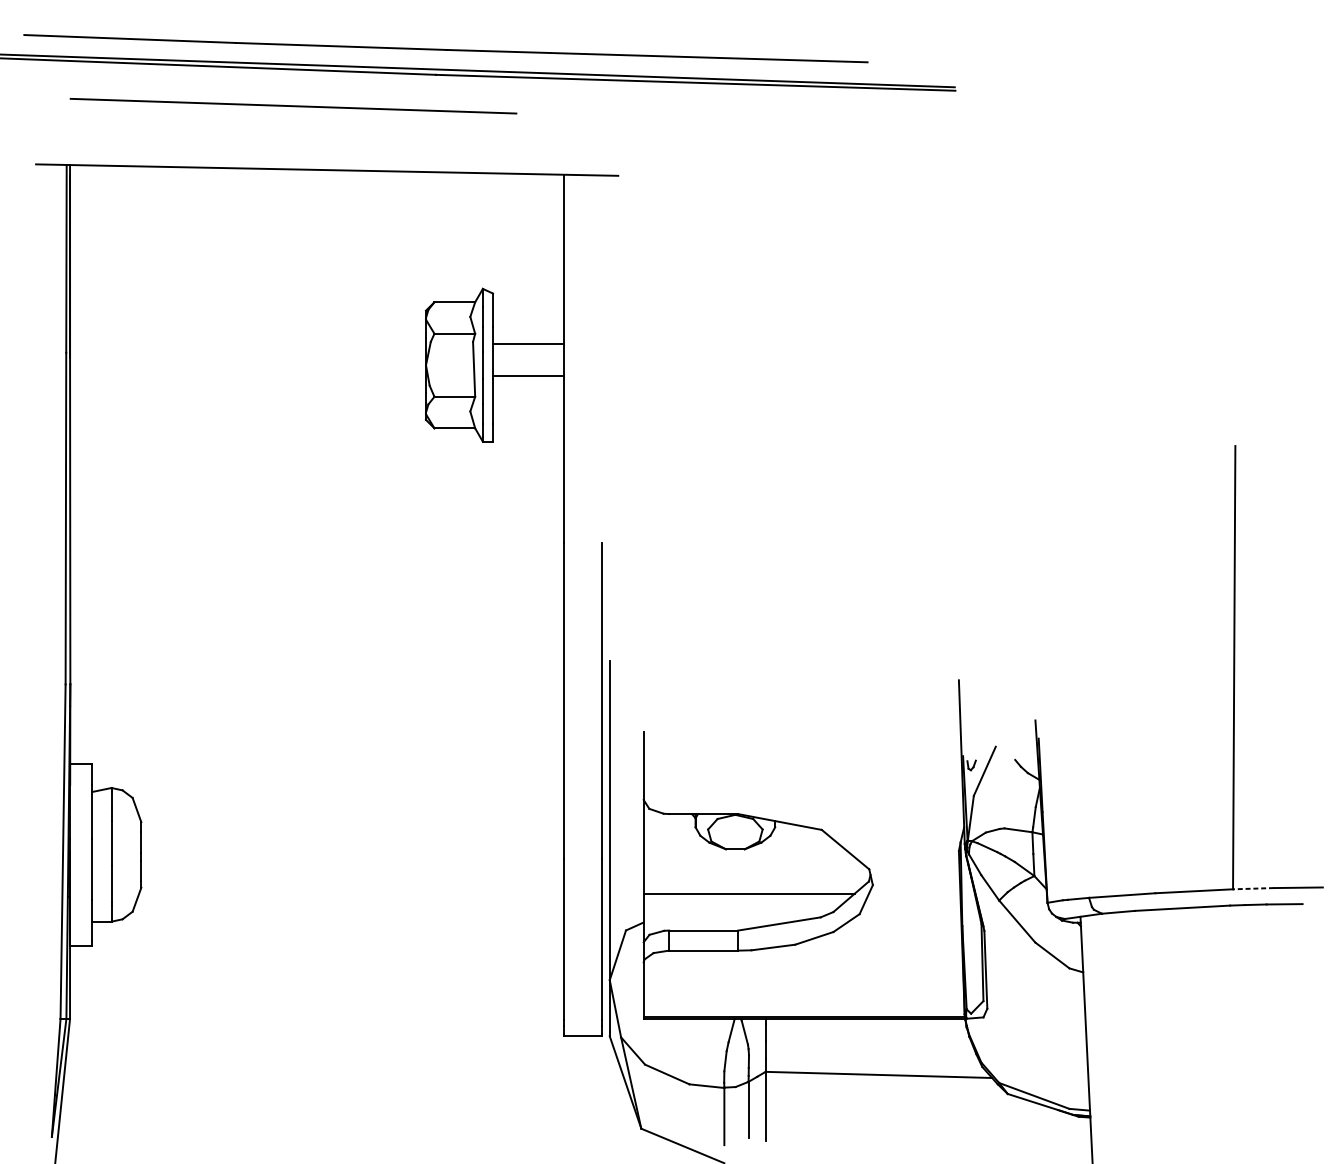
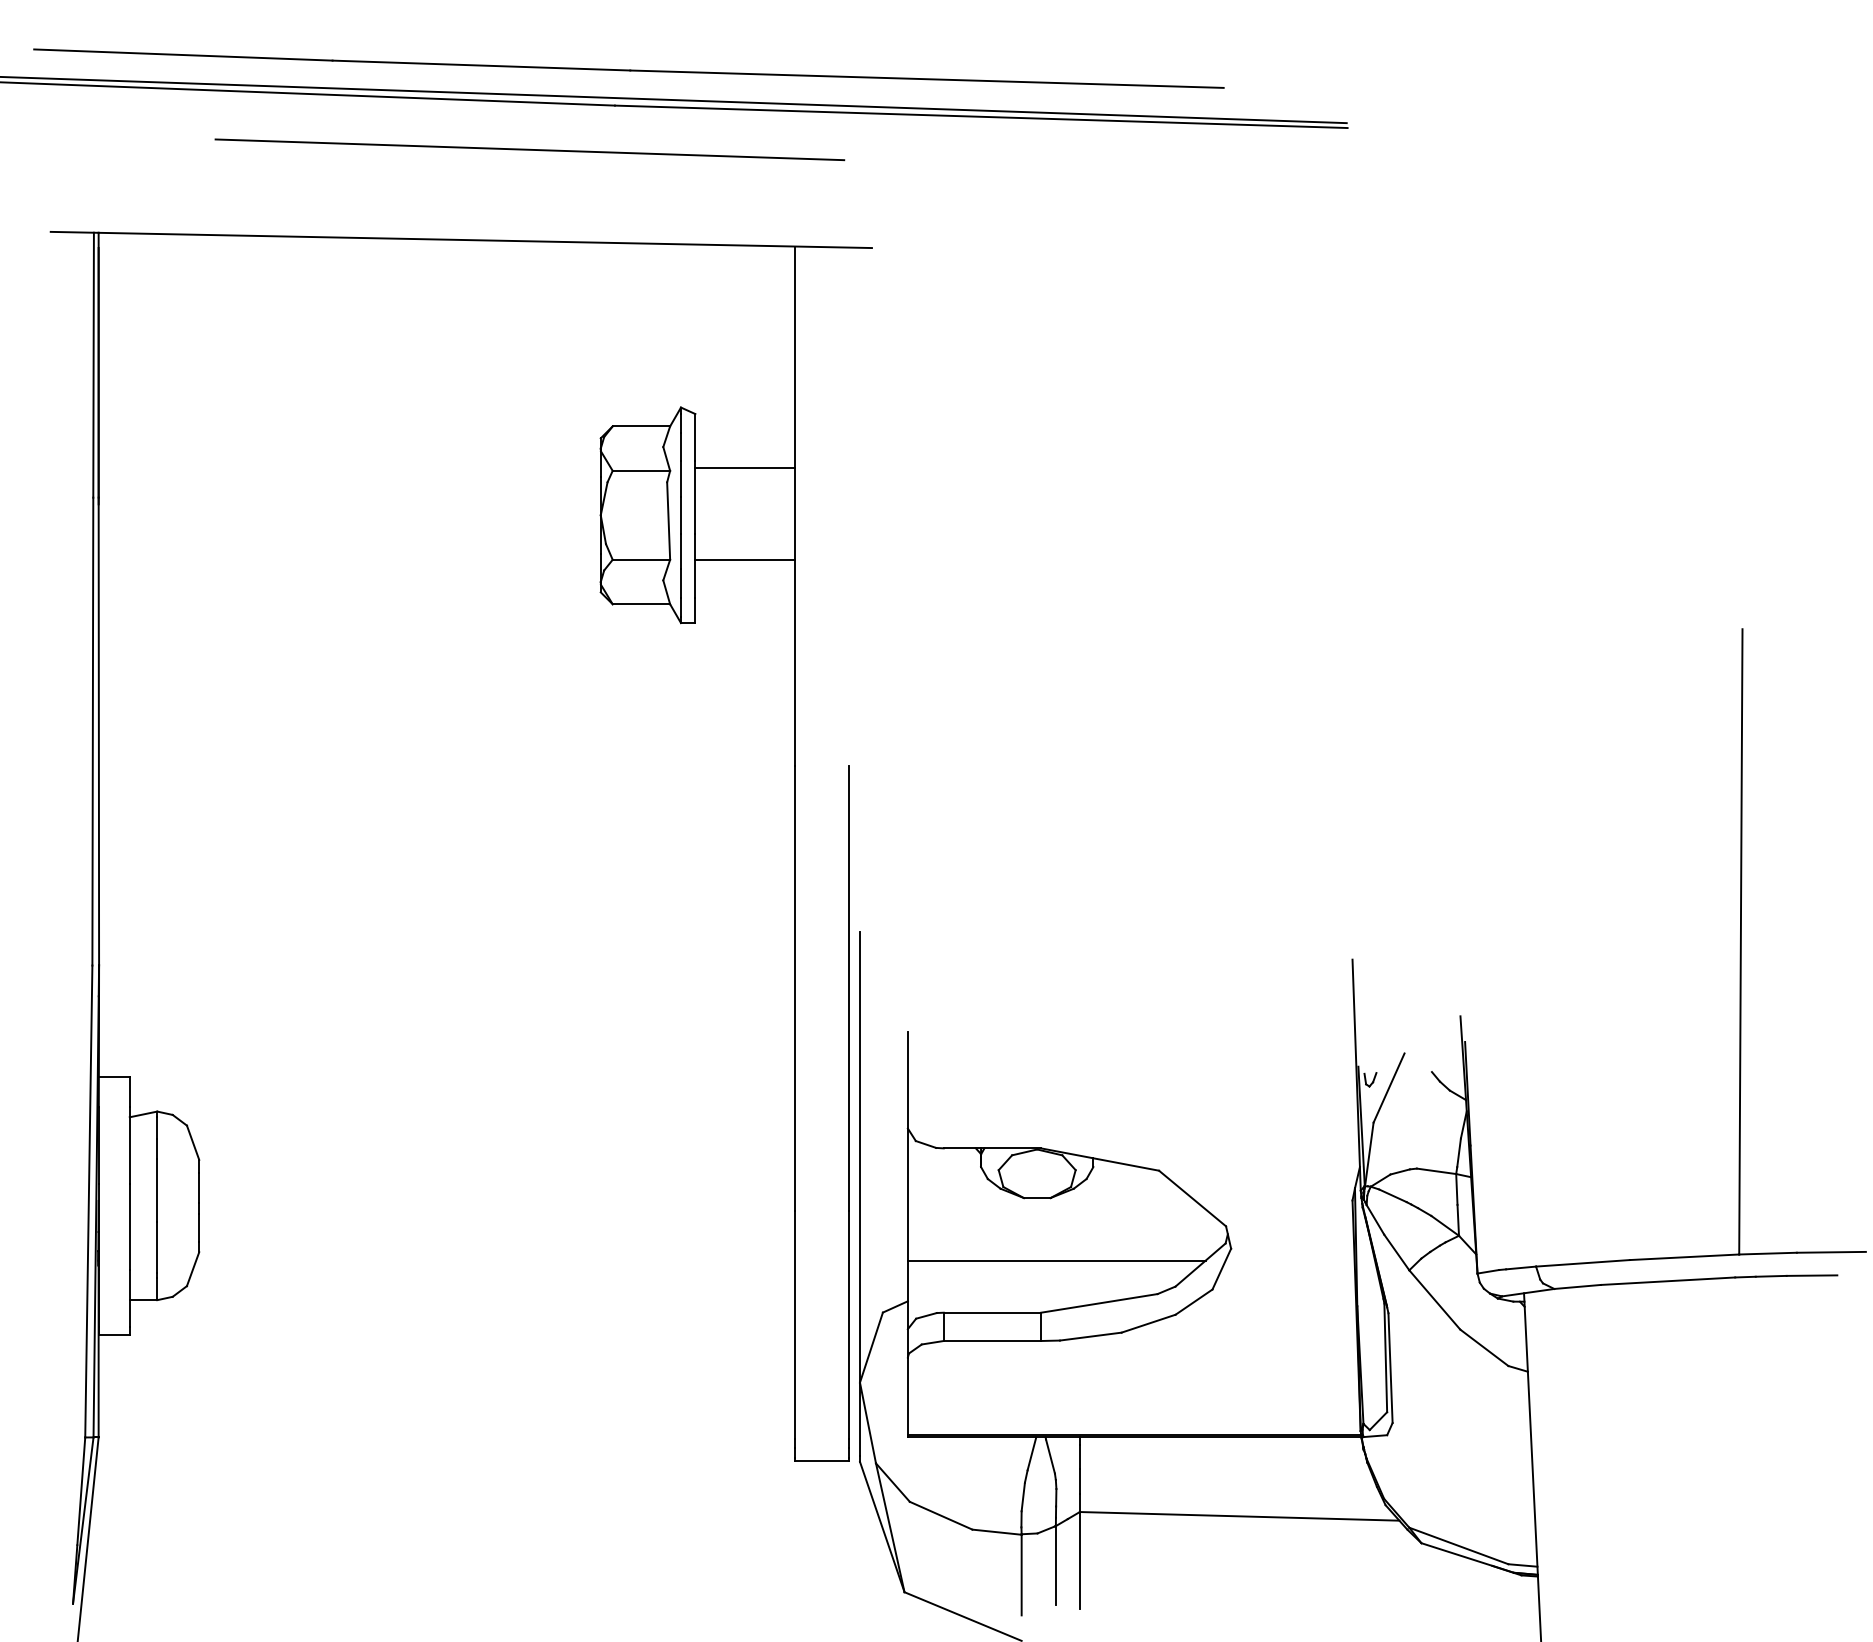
line: (293, 105) -> (529, 149), moved
line: (528, 344) -> (745, 559), moved
line: (528, 376) -> (745, 468), moved
line: (1253, 888) -> (1768, 1253), dashed -> solid

